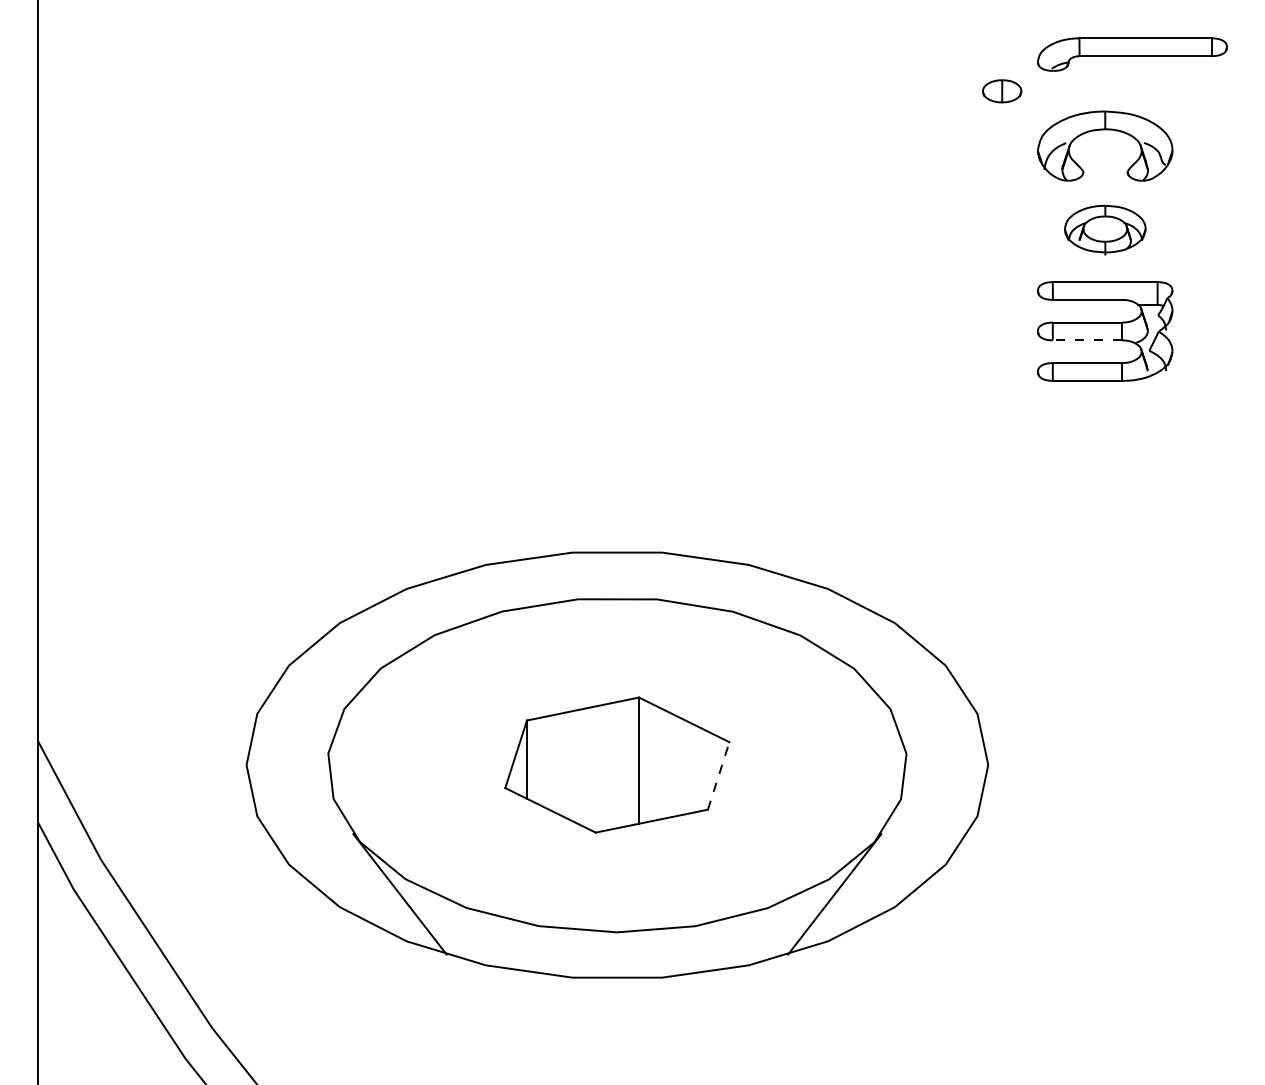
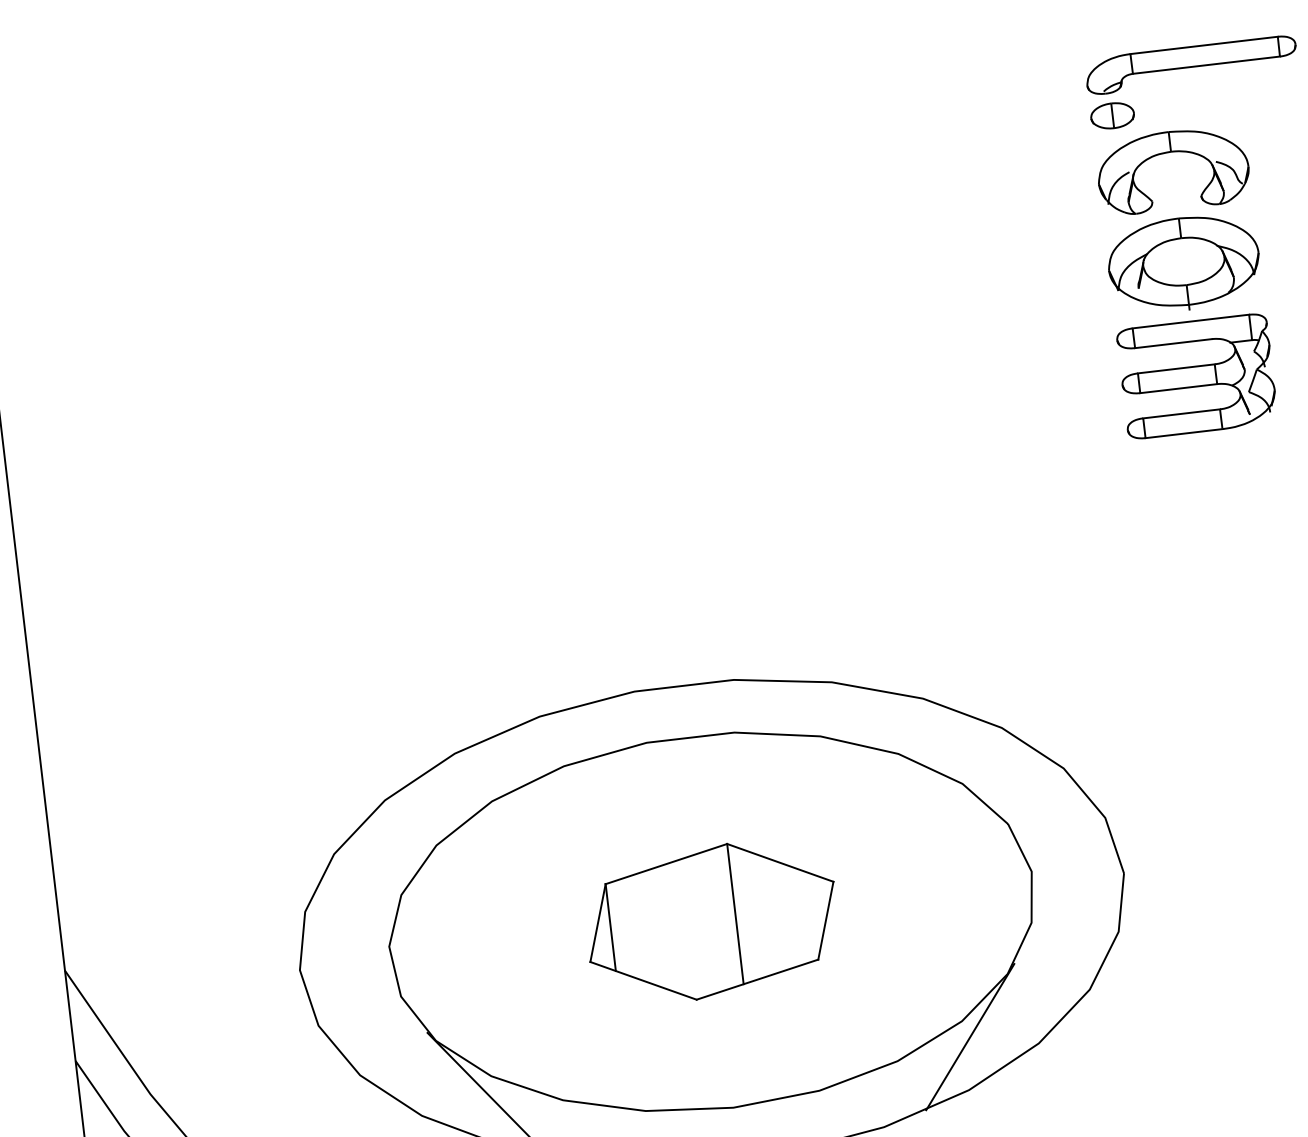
part: (1002, 91) -> (1113, 116), moved
part: (1105, 230) -> (1184, 264), size x1.67
line: (1087, 340) -> (1178, 388), dashed -> solid
line: (718, 775) -> (825, 920), dashed -> solid

